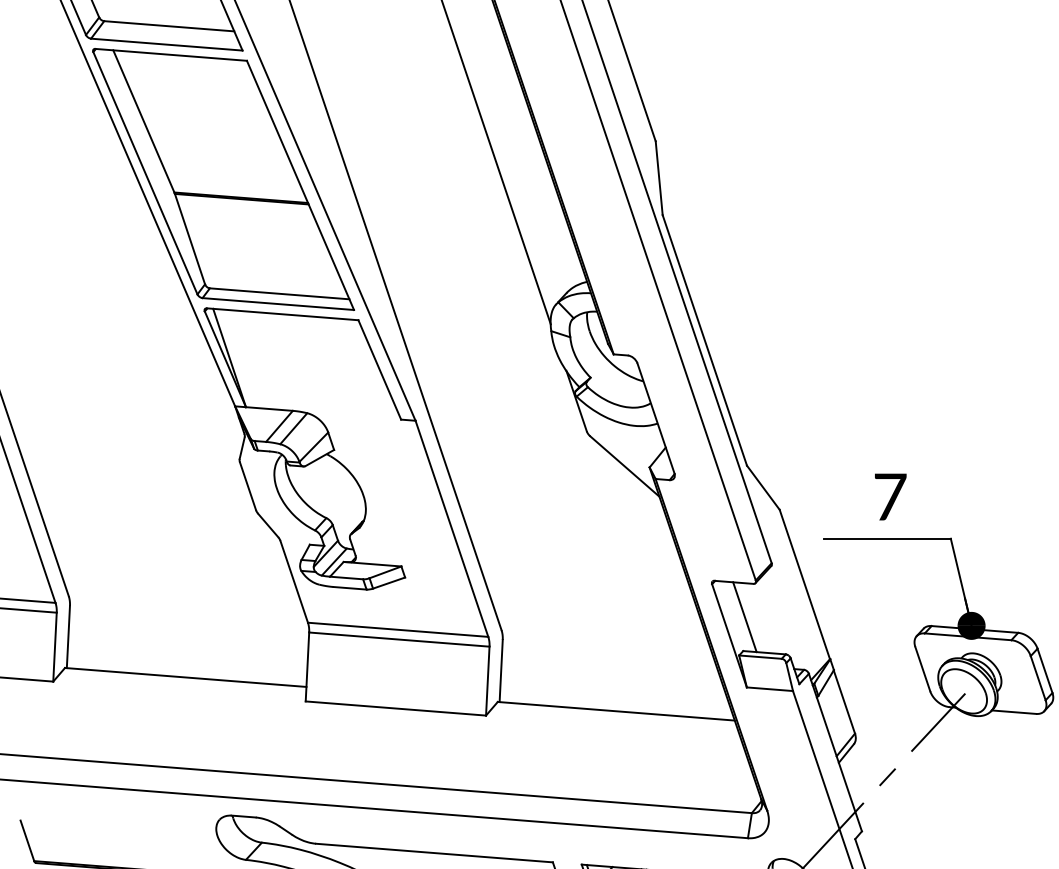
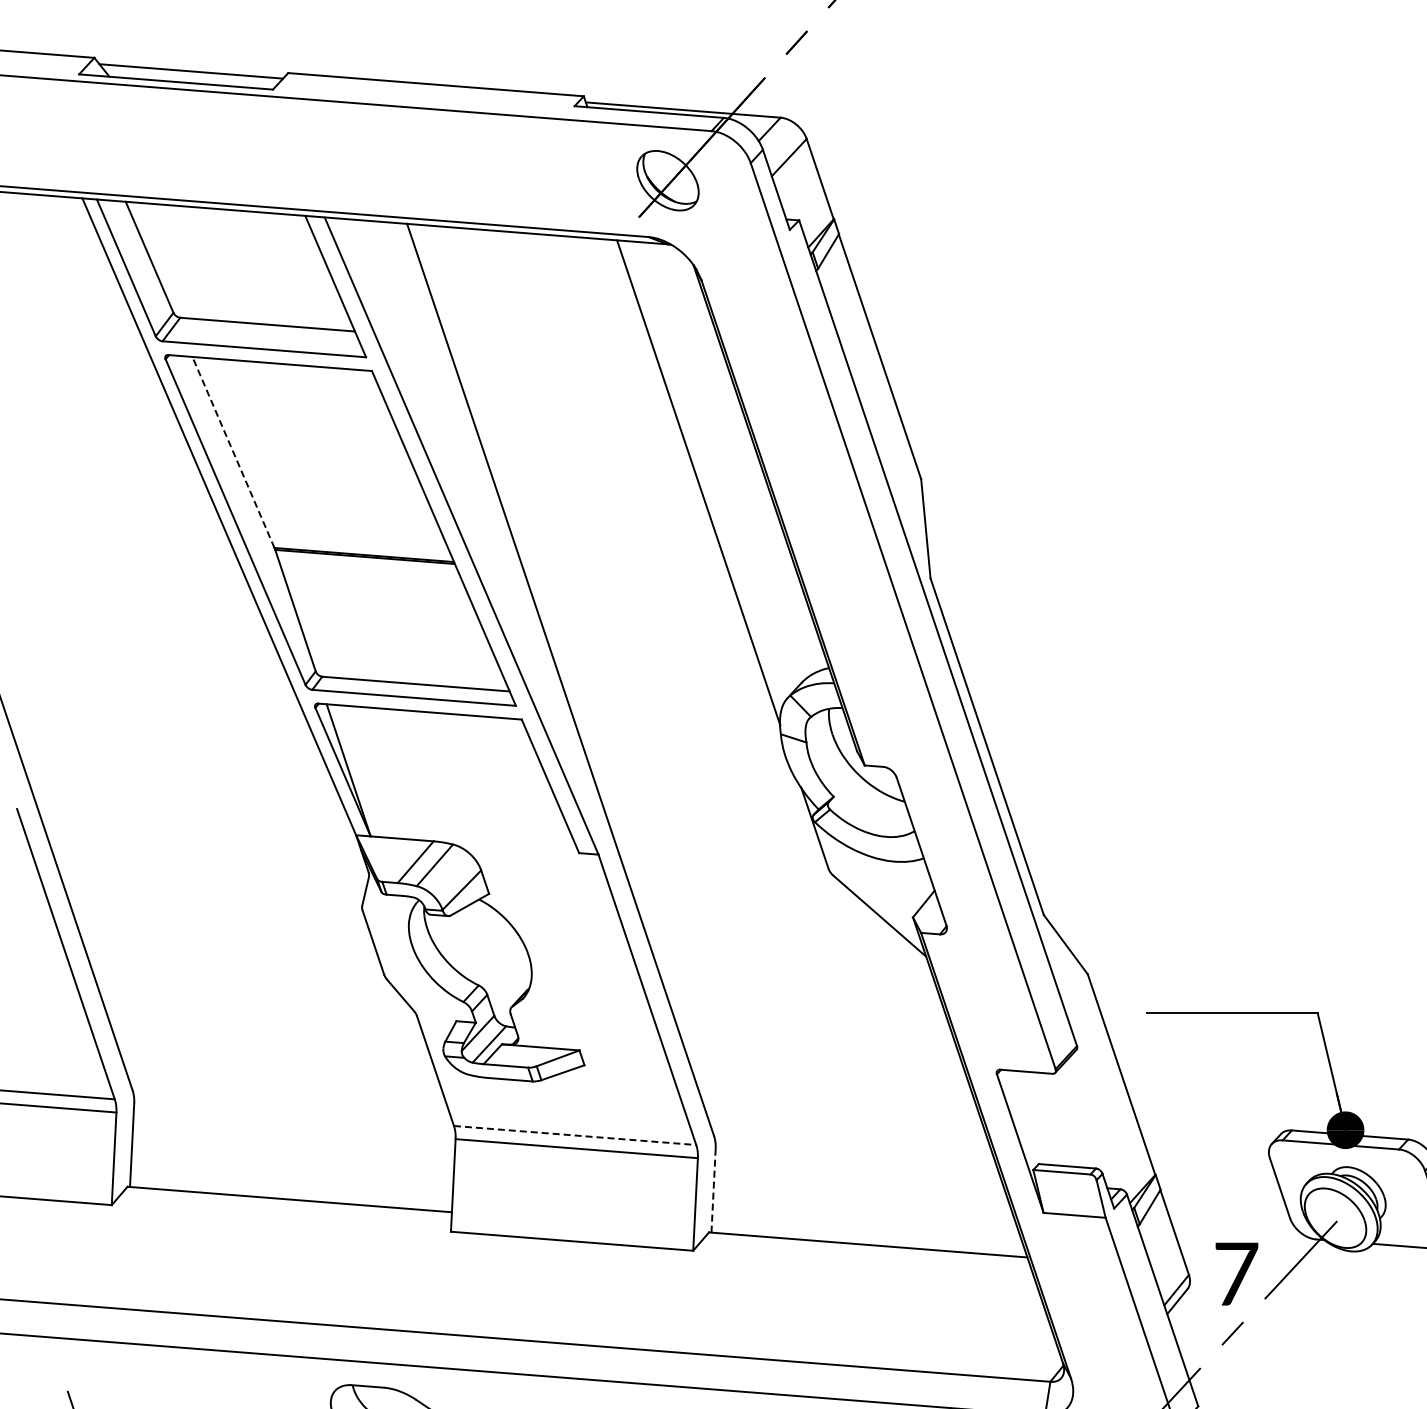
line: (143, 121) -> (233, 452), solid -> dashed
text: (890, 496) -> (1236, 1273), moved
line: (744, 617) -> (1040, 1118), removed
line: (398, 629) -> (575, 1135), solid -> dashed
line: (501, 670) -> (713, 1190), solid -> dashed

